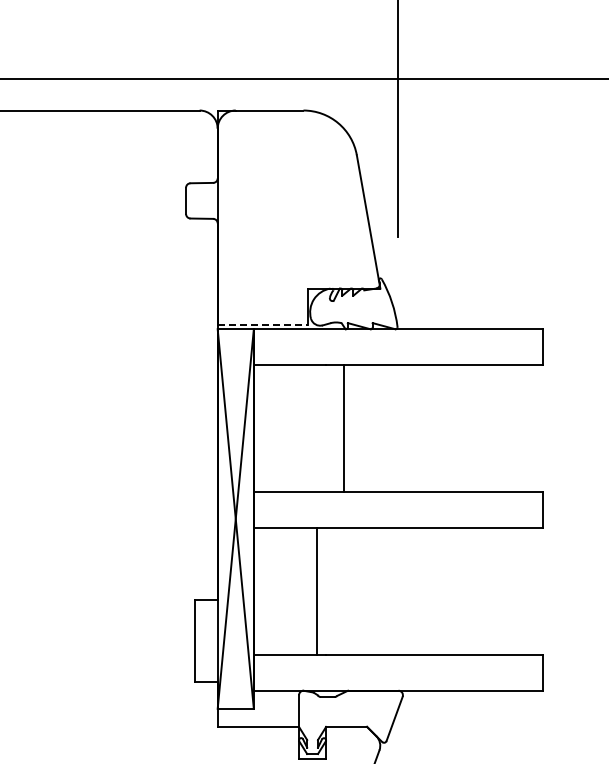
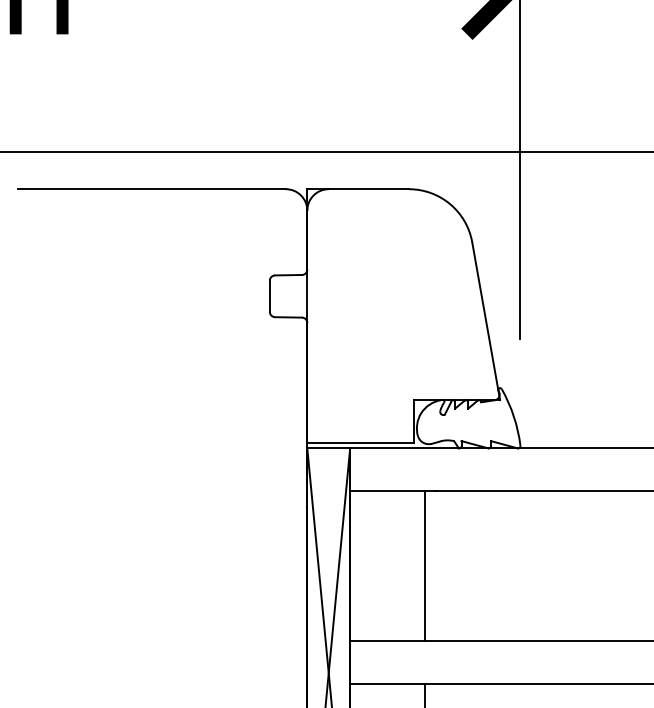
line: (263, 324) -> (361, 442), dashed -> solid
line: (344, 428) -> (425, 566), moved

